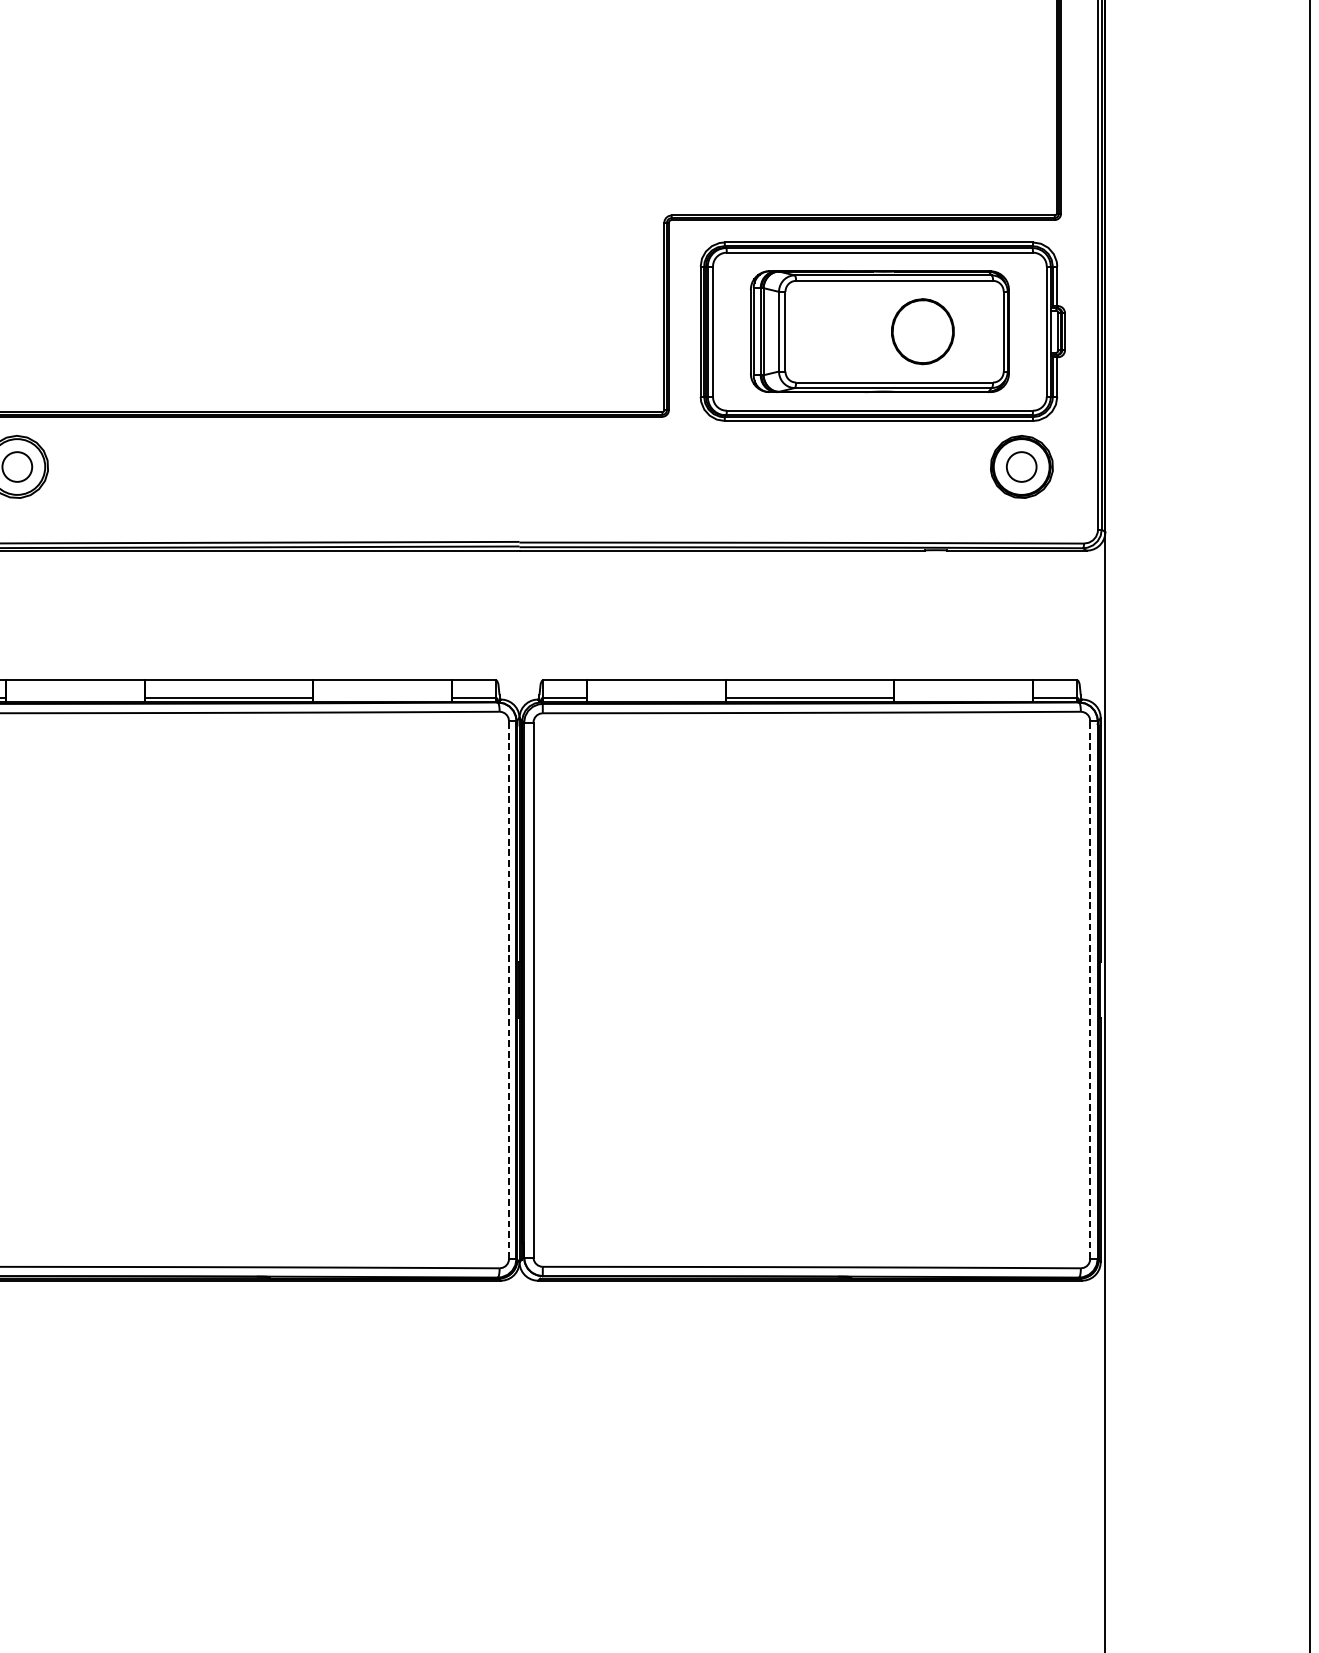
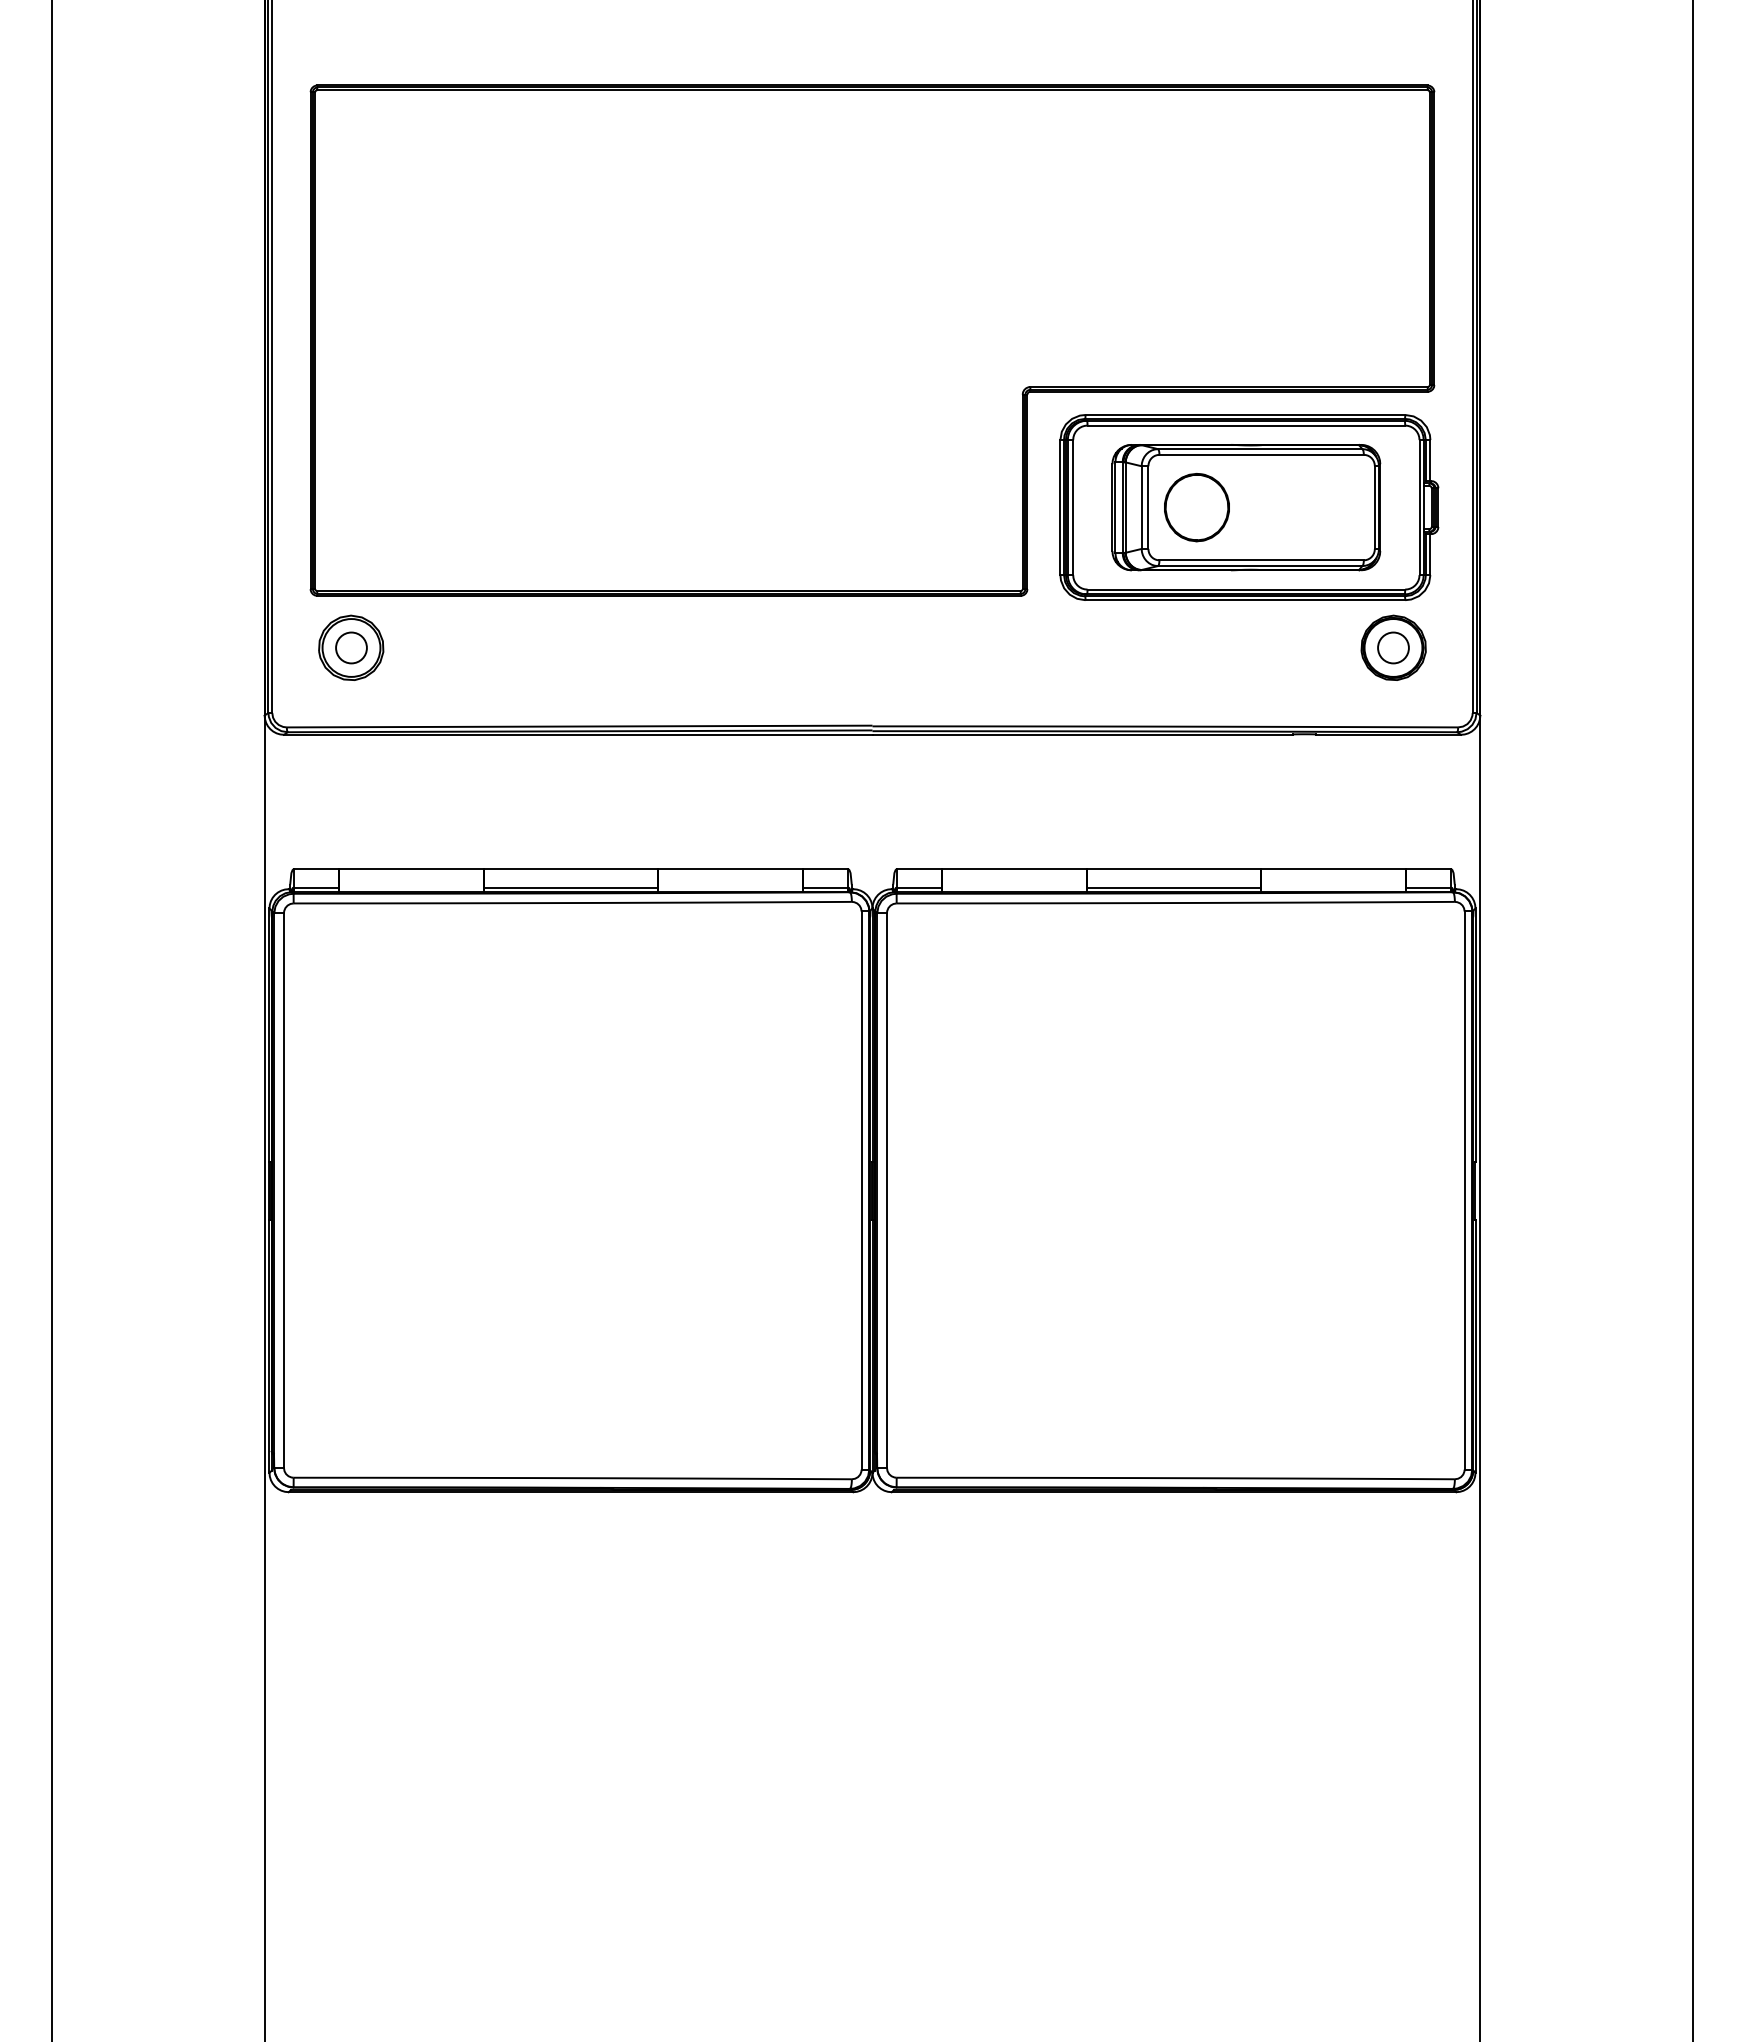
part: (922, 331) -> (1196, 507), moved
line: (508, 989) -> (861, 1190), dashed -> solid
line: (1090, 989) -> (1464, 1190), dashed -> solid

